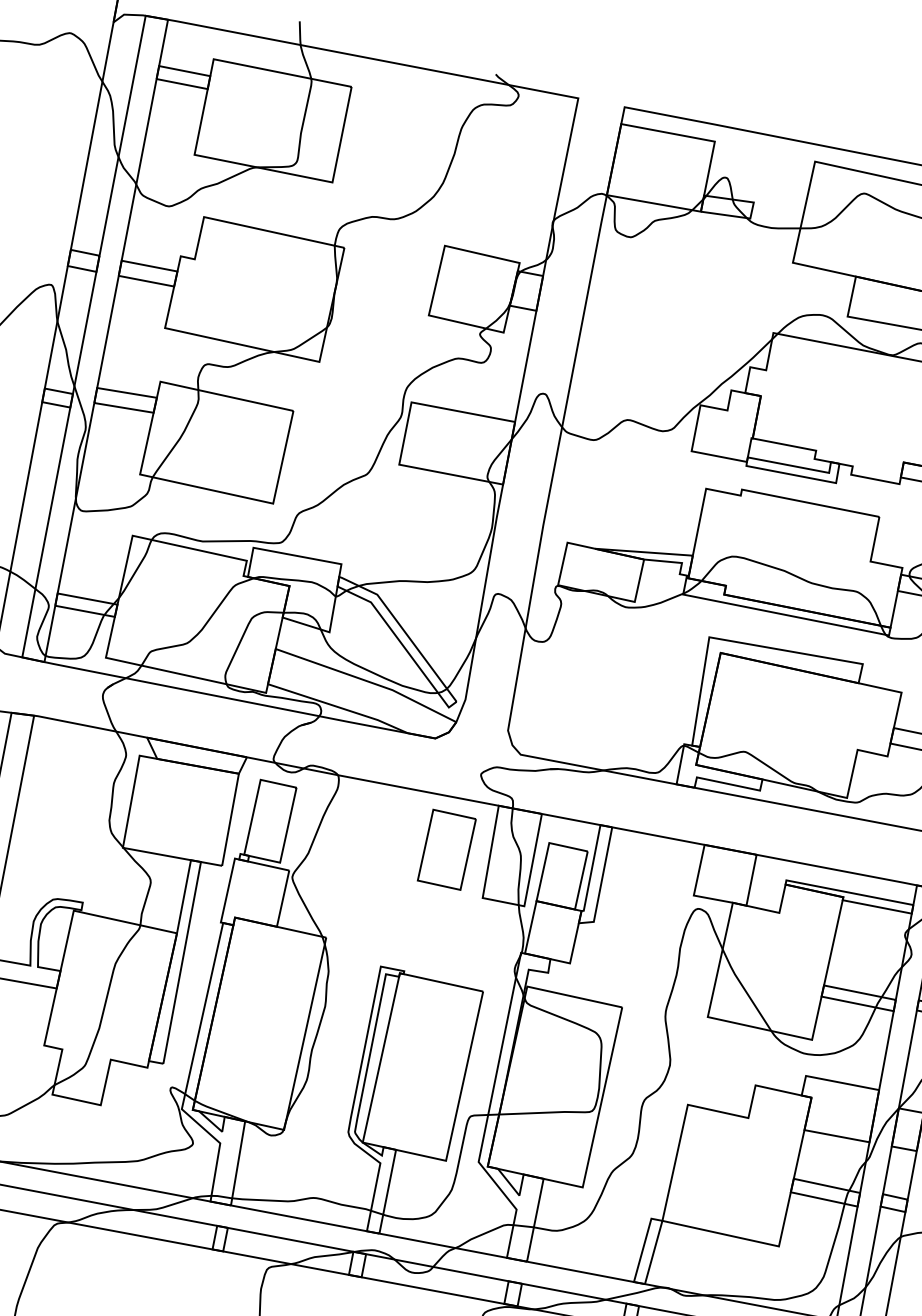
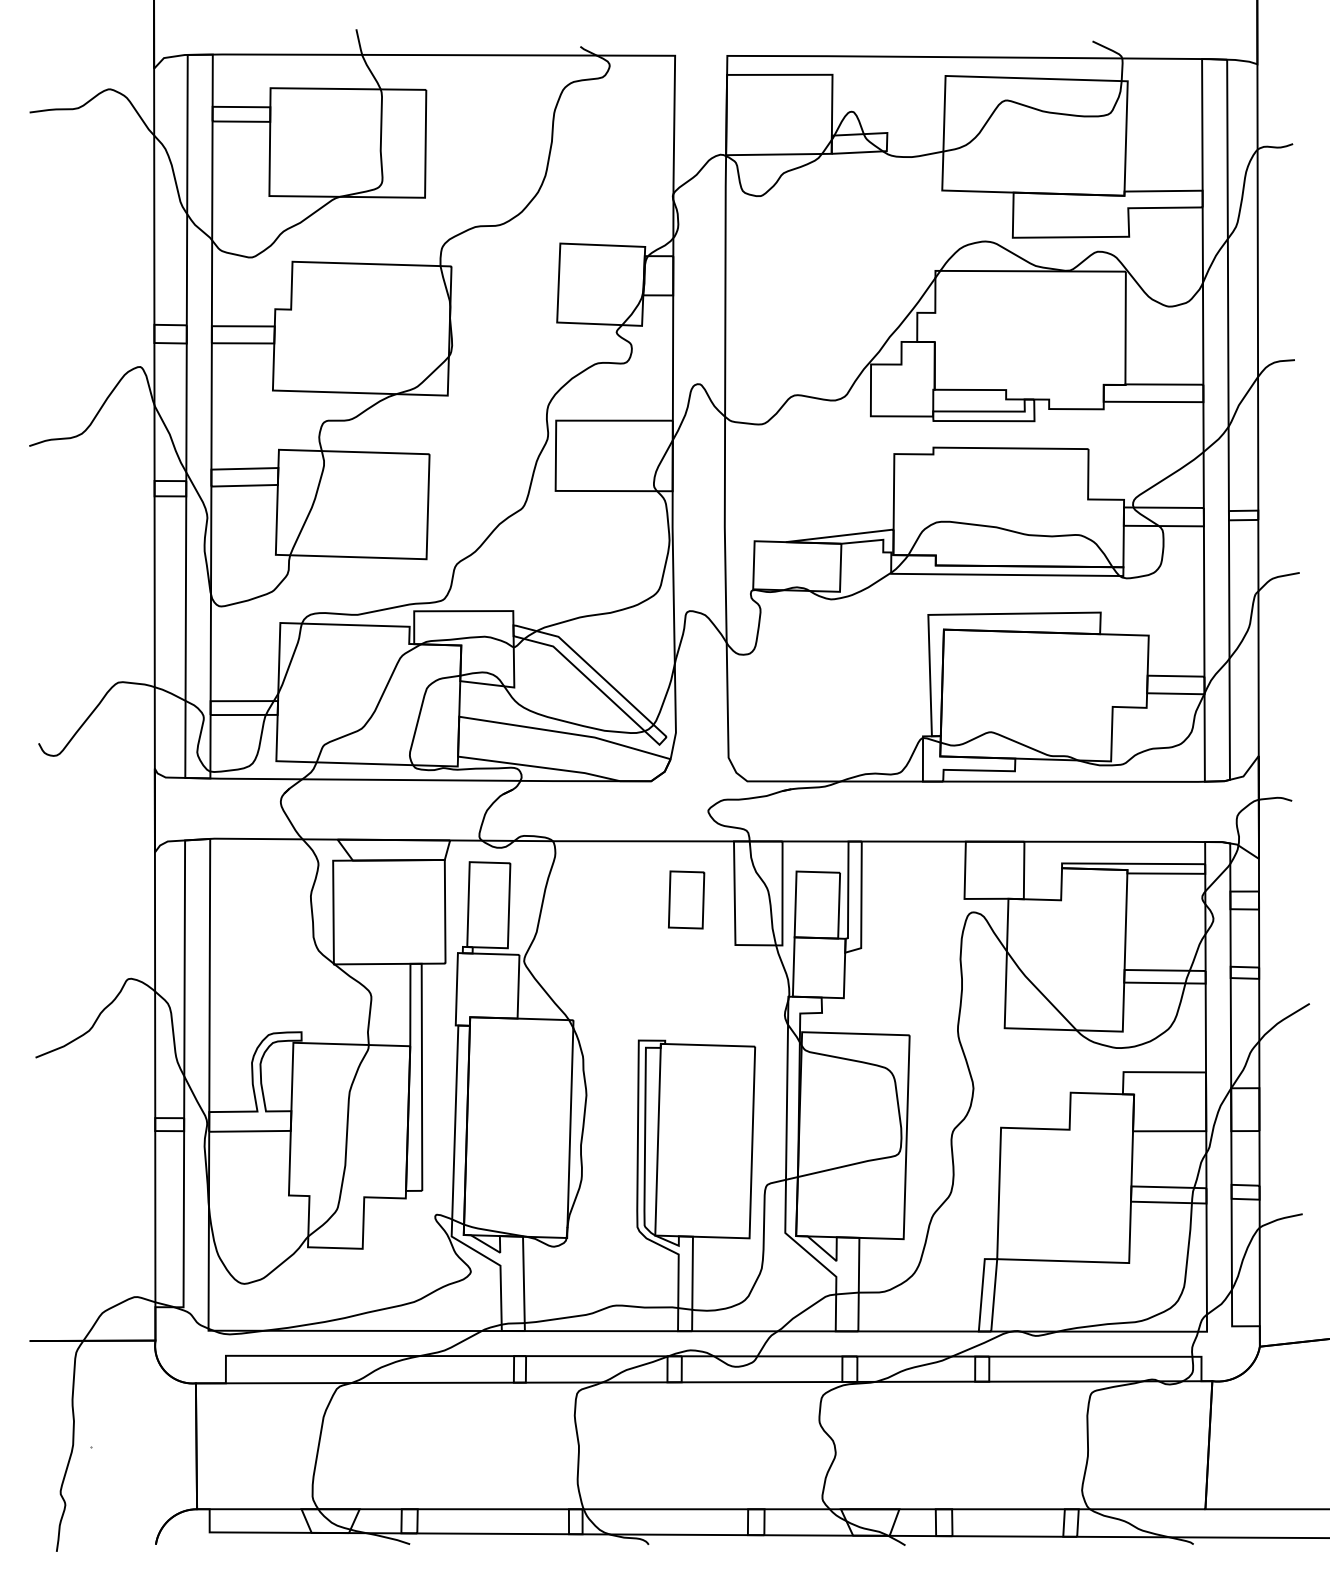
part: (446, 849) -> (686, 899), size x0.7

